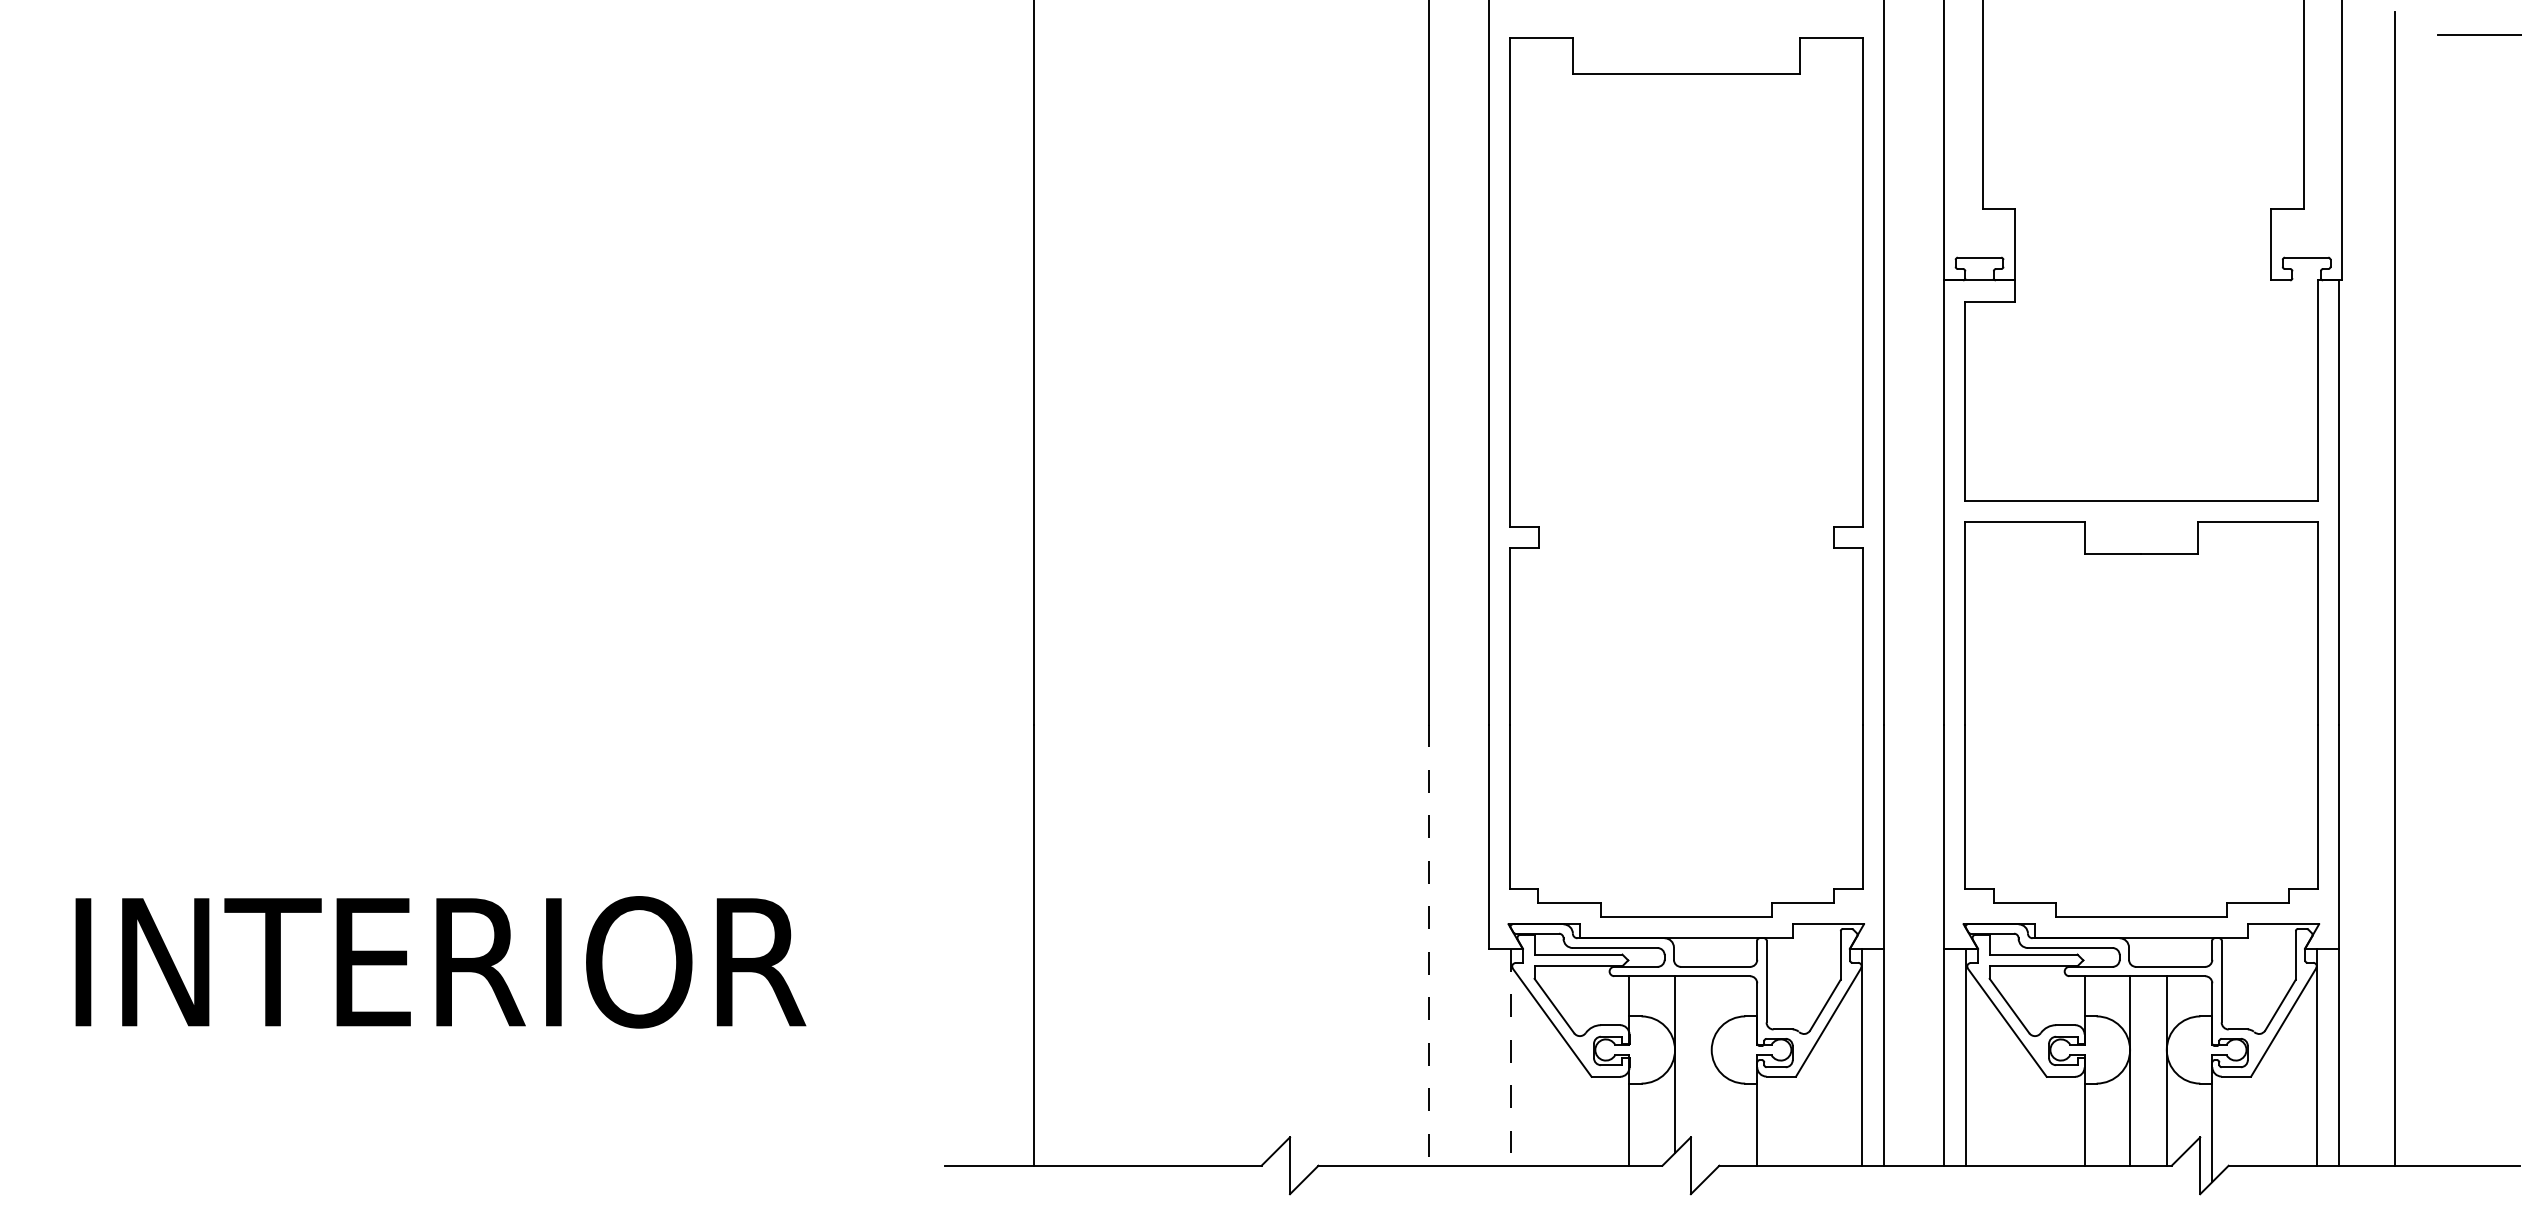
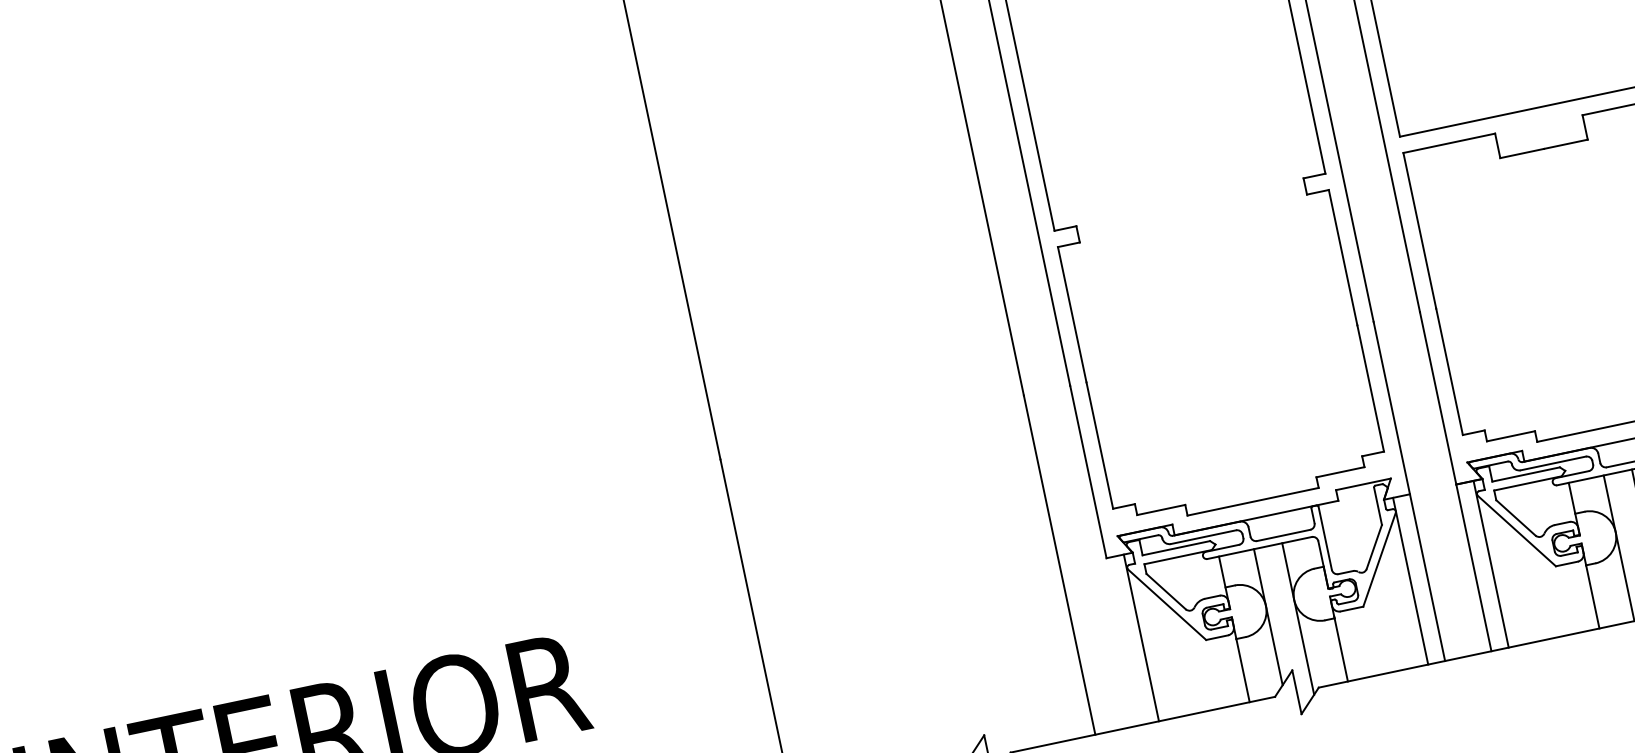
line: (1428, 945) -> (1059, 565), dashed -> solid
line: (1511, 1057) -> (1141, 638), dashed -> solid
line: (1711, 1074) -> (1297, 618), added

